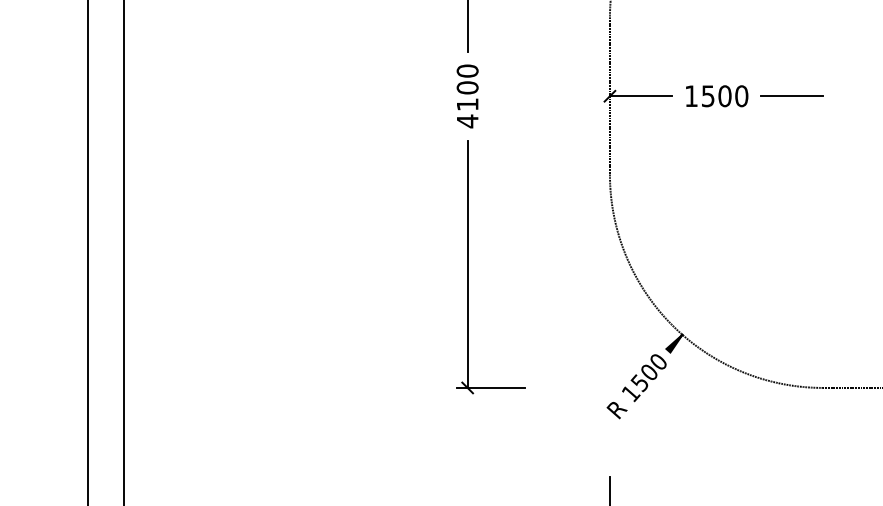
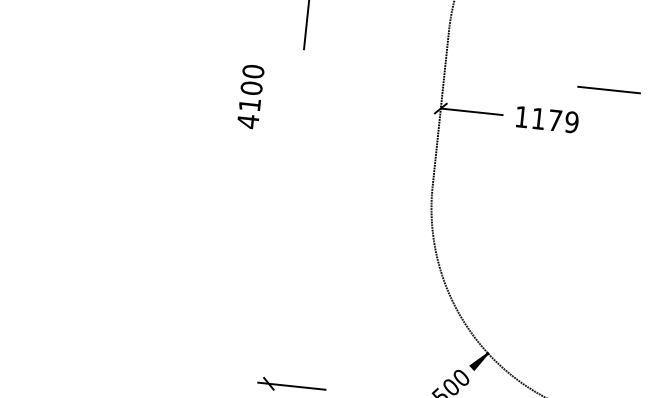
line: (791, 95) -> (608, 89), moved
text: (467, 96) -> (250, 96), moved
text: (725, 96) -> (555, 120), 1500 -> 1179
line: (467, 263) -> (281, 260), removed

